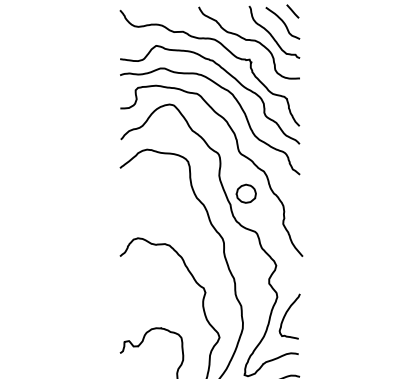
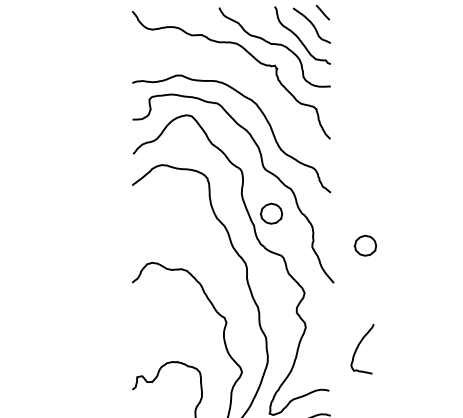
curve: (226, 73) -> (249, 80), removed
part: (331, 222) -> (365, 245), added
curve: (286, 315) -> (358, 347), moved

